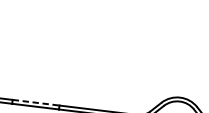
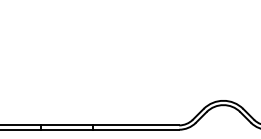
line: (35, 102) -> (66, 125), dashed -> solid

